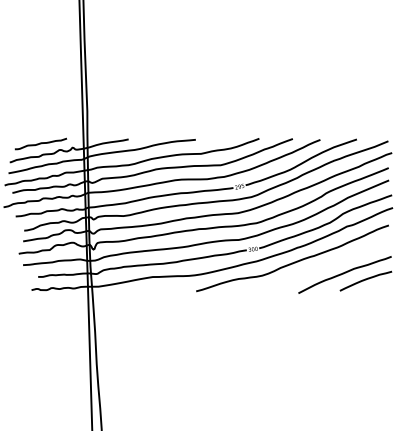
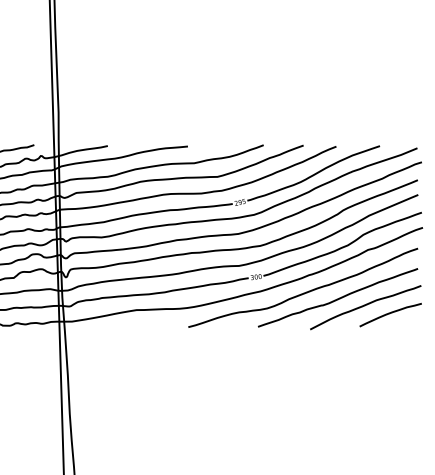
curve: (322, 266) -> (338, 297), added

